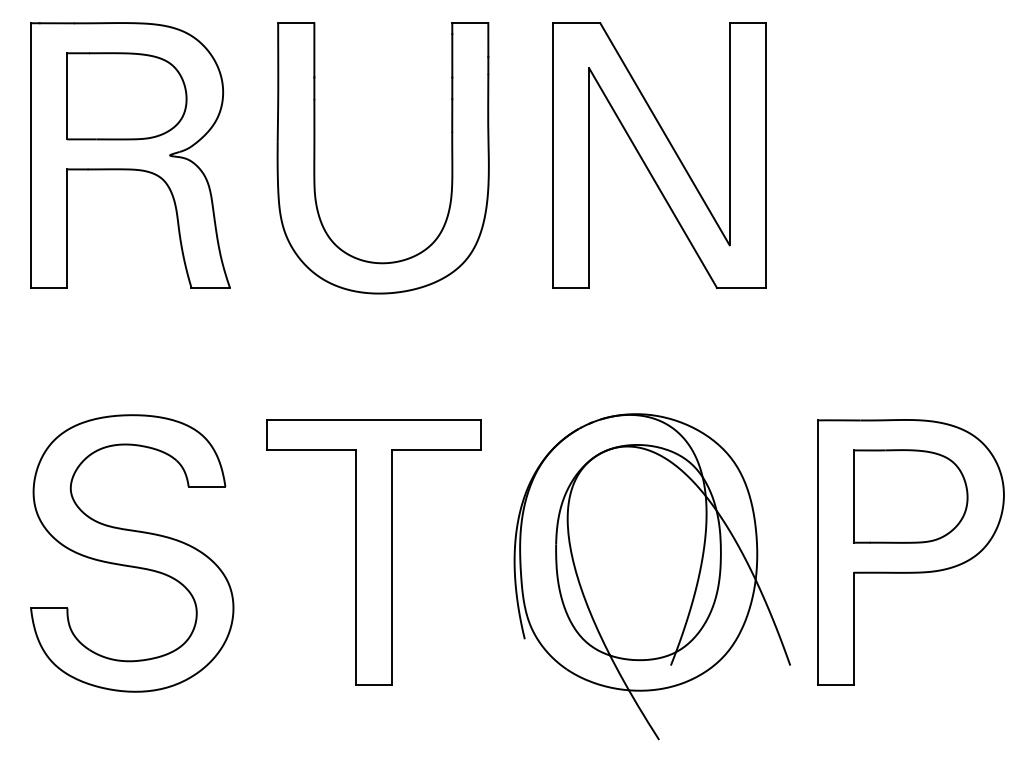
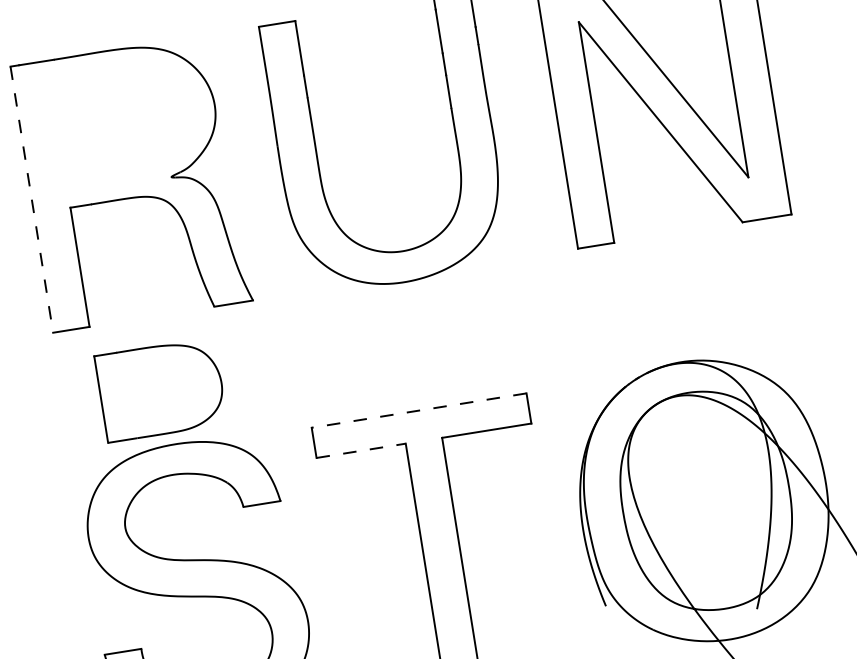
part: (126, 96) -> (160, 390), moved
line: (31, 156) -> (32, 200), solid -> dashed
line: (373, 420) -> (418, 410), solid -> dashed
line: (311, 450) -> (361, 450), solid -> dashed

